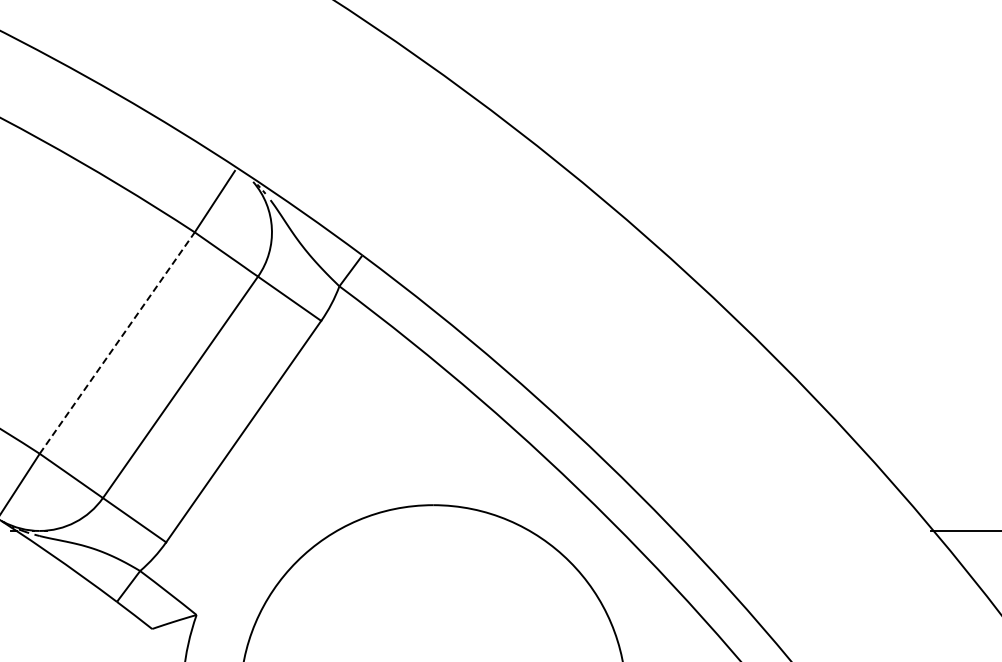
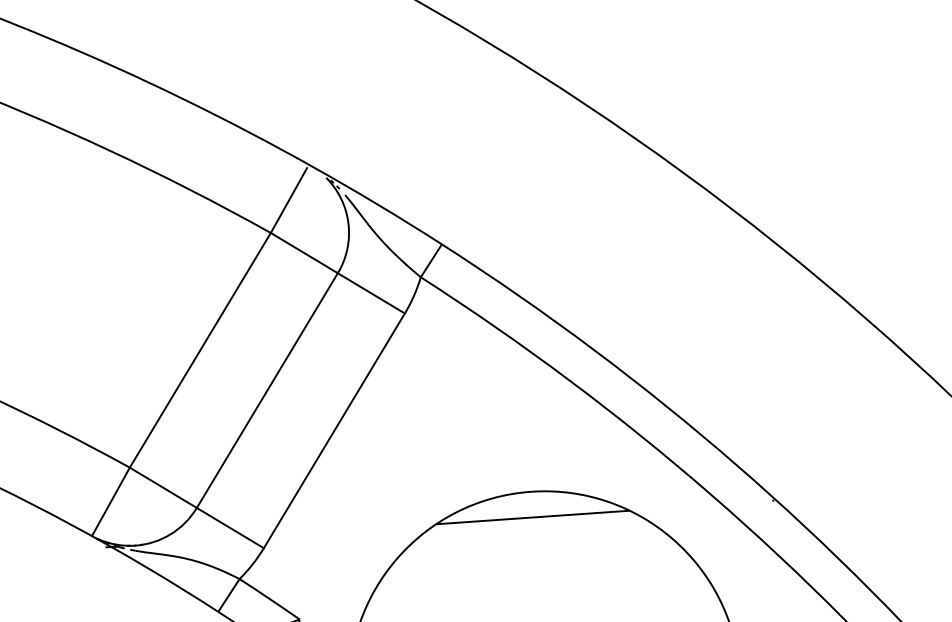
line: (117, 342) -> (200, 349), dashed -> solid
line: (433, 530) -> (533, 517), added

